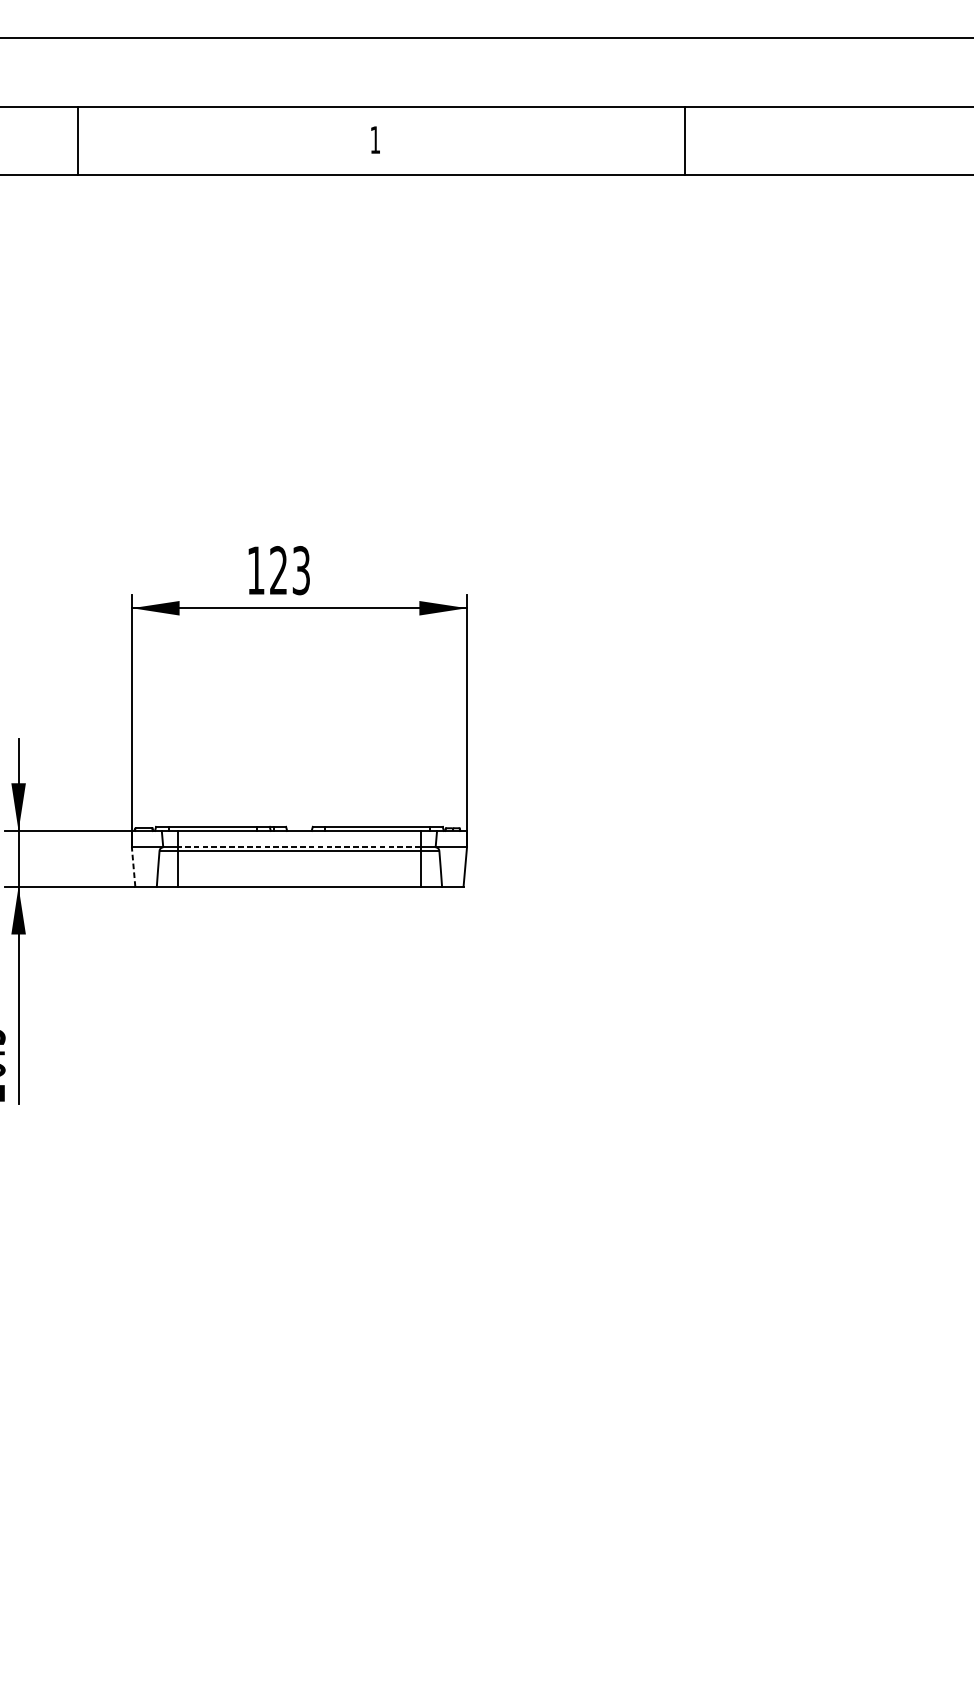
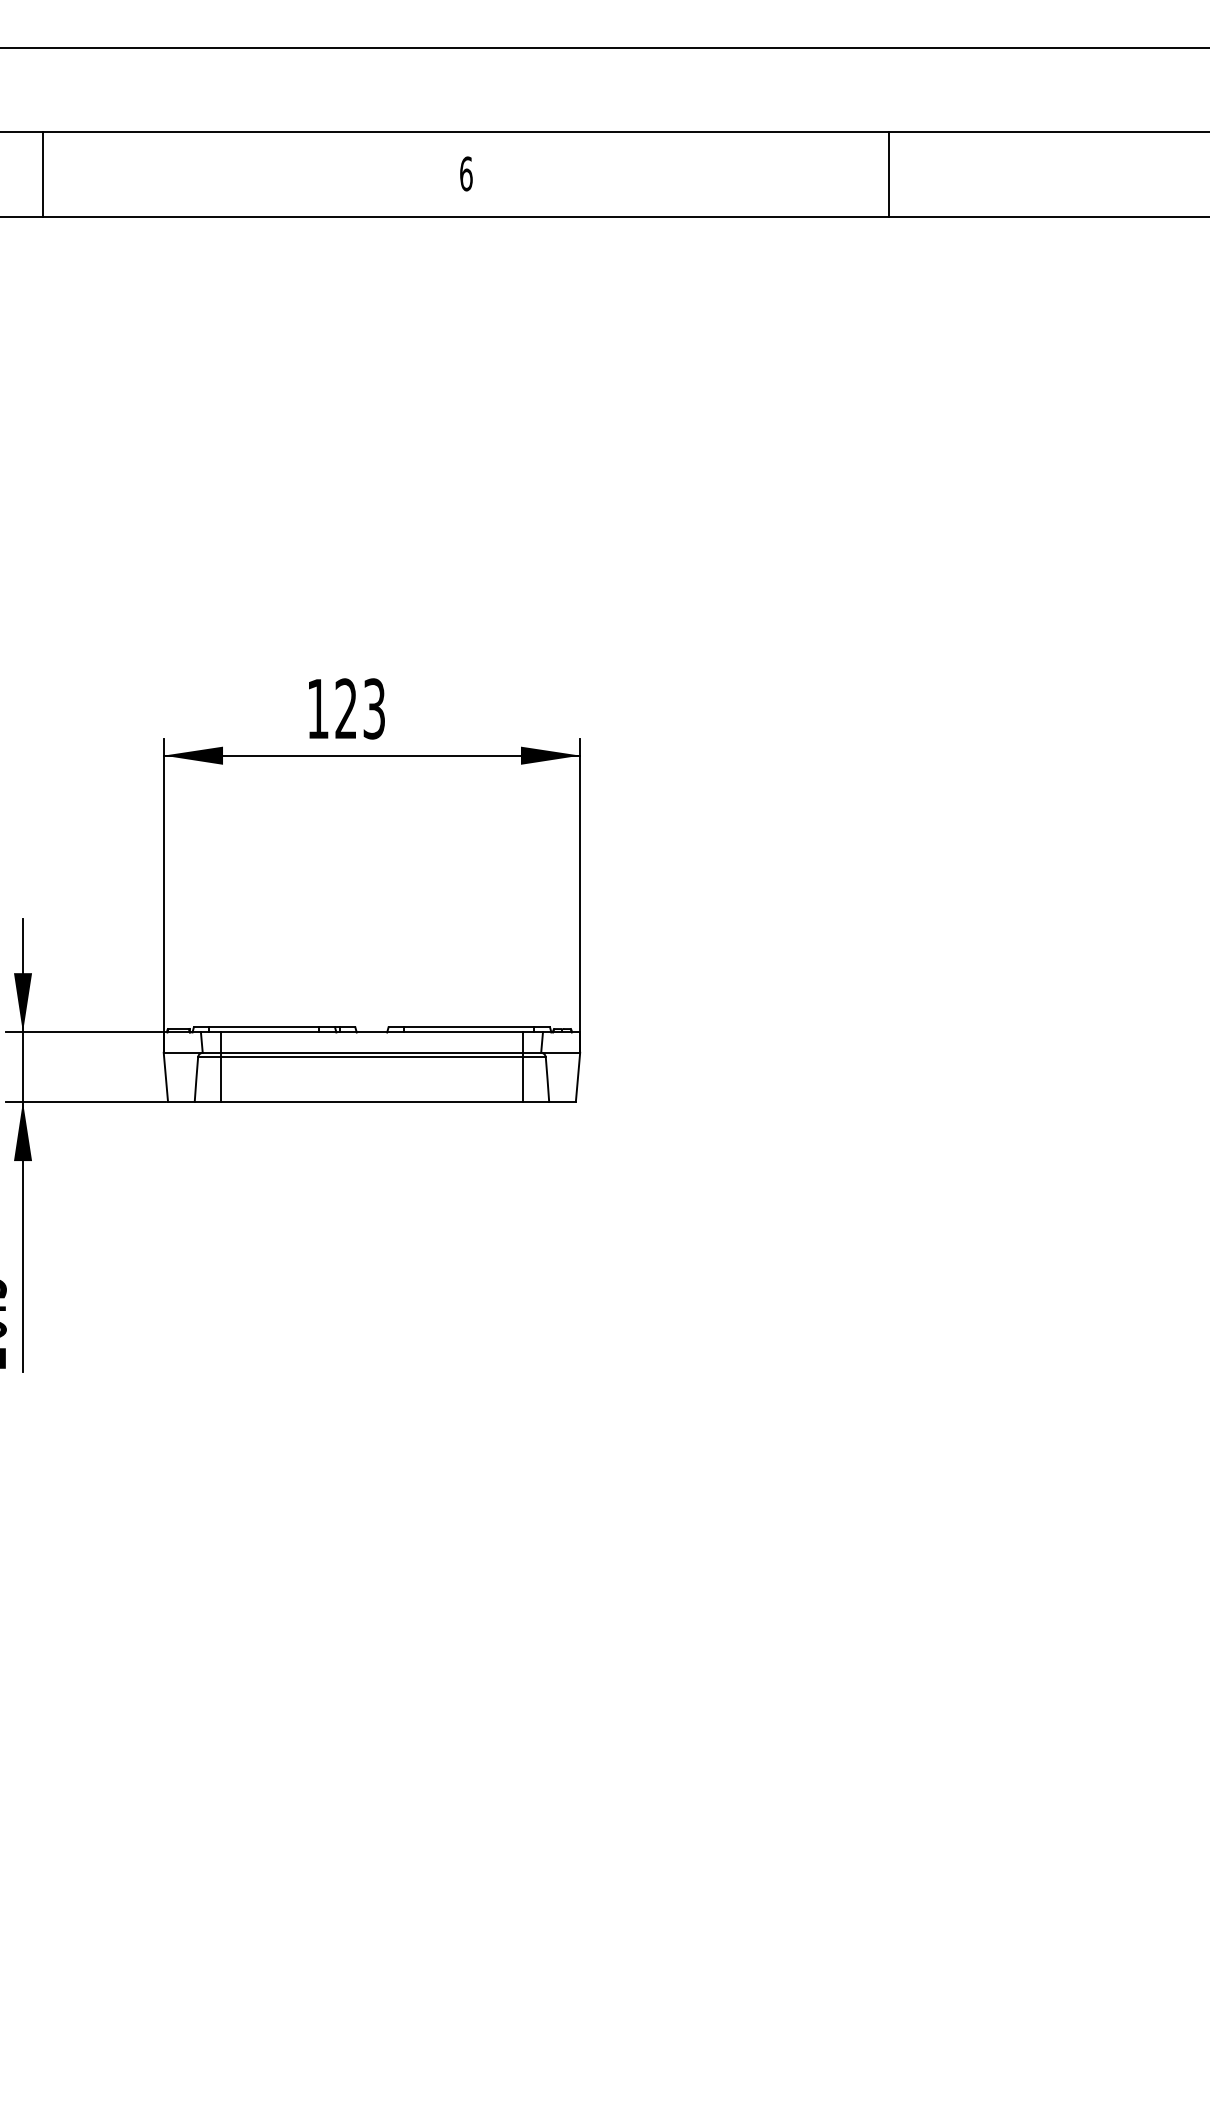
text: (375, 139) -> (466, 173), 1 -> 6
line: (77, 140) -> (42, 174), moved
line: (684, 140) -> (888, 174), moved
line: (299, 847) -> (371, 1052), dashed -> solid
line: (133, 867) -> (165, 1077), dashed -> solid

